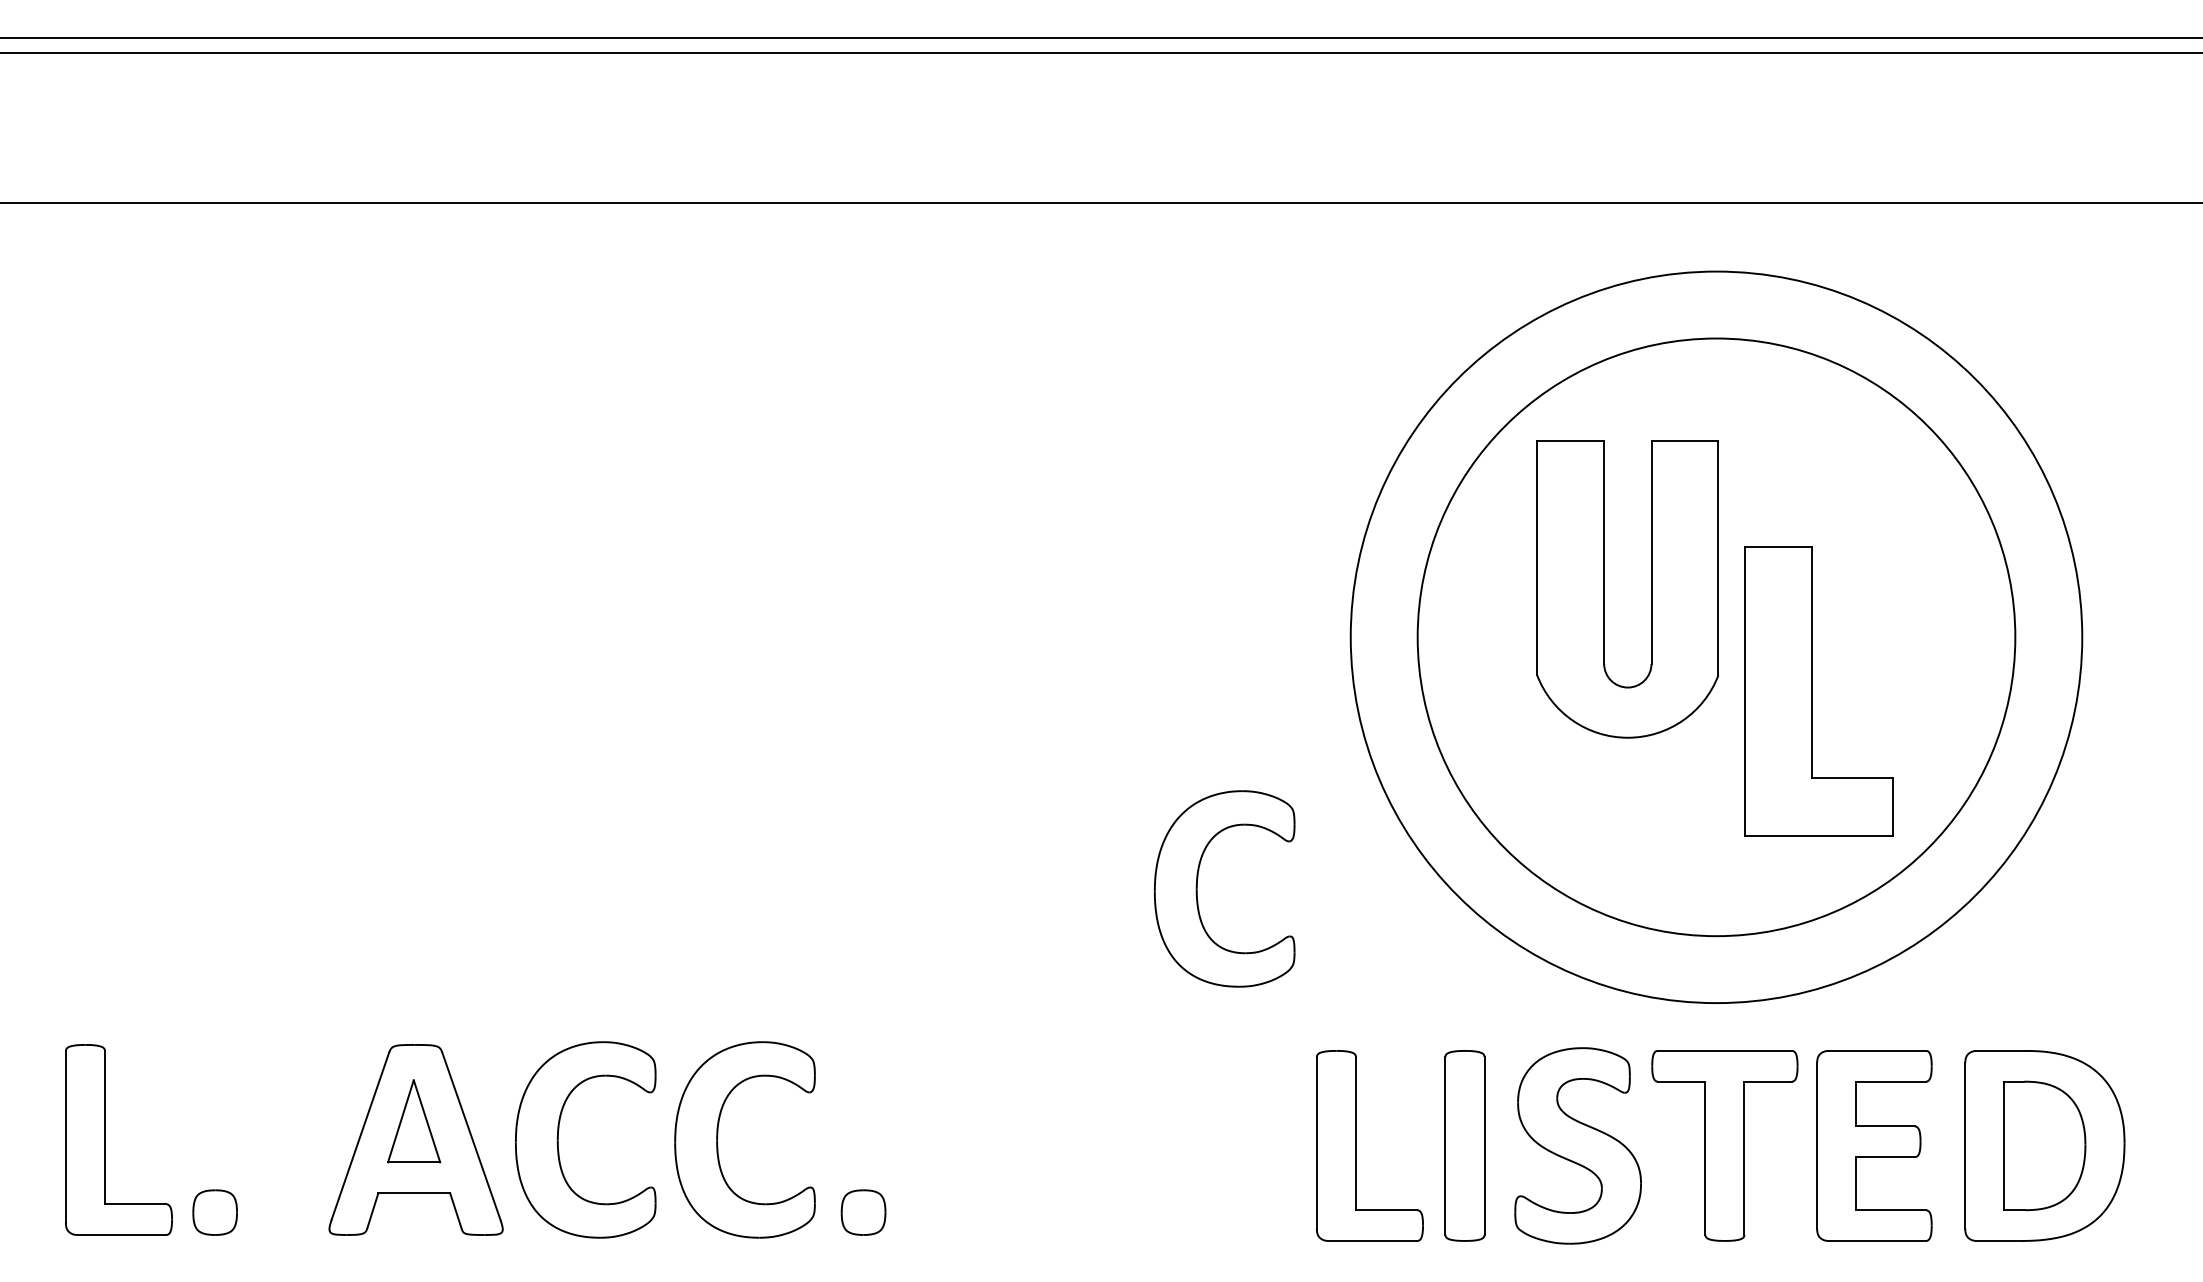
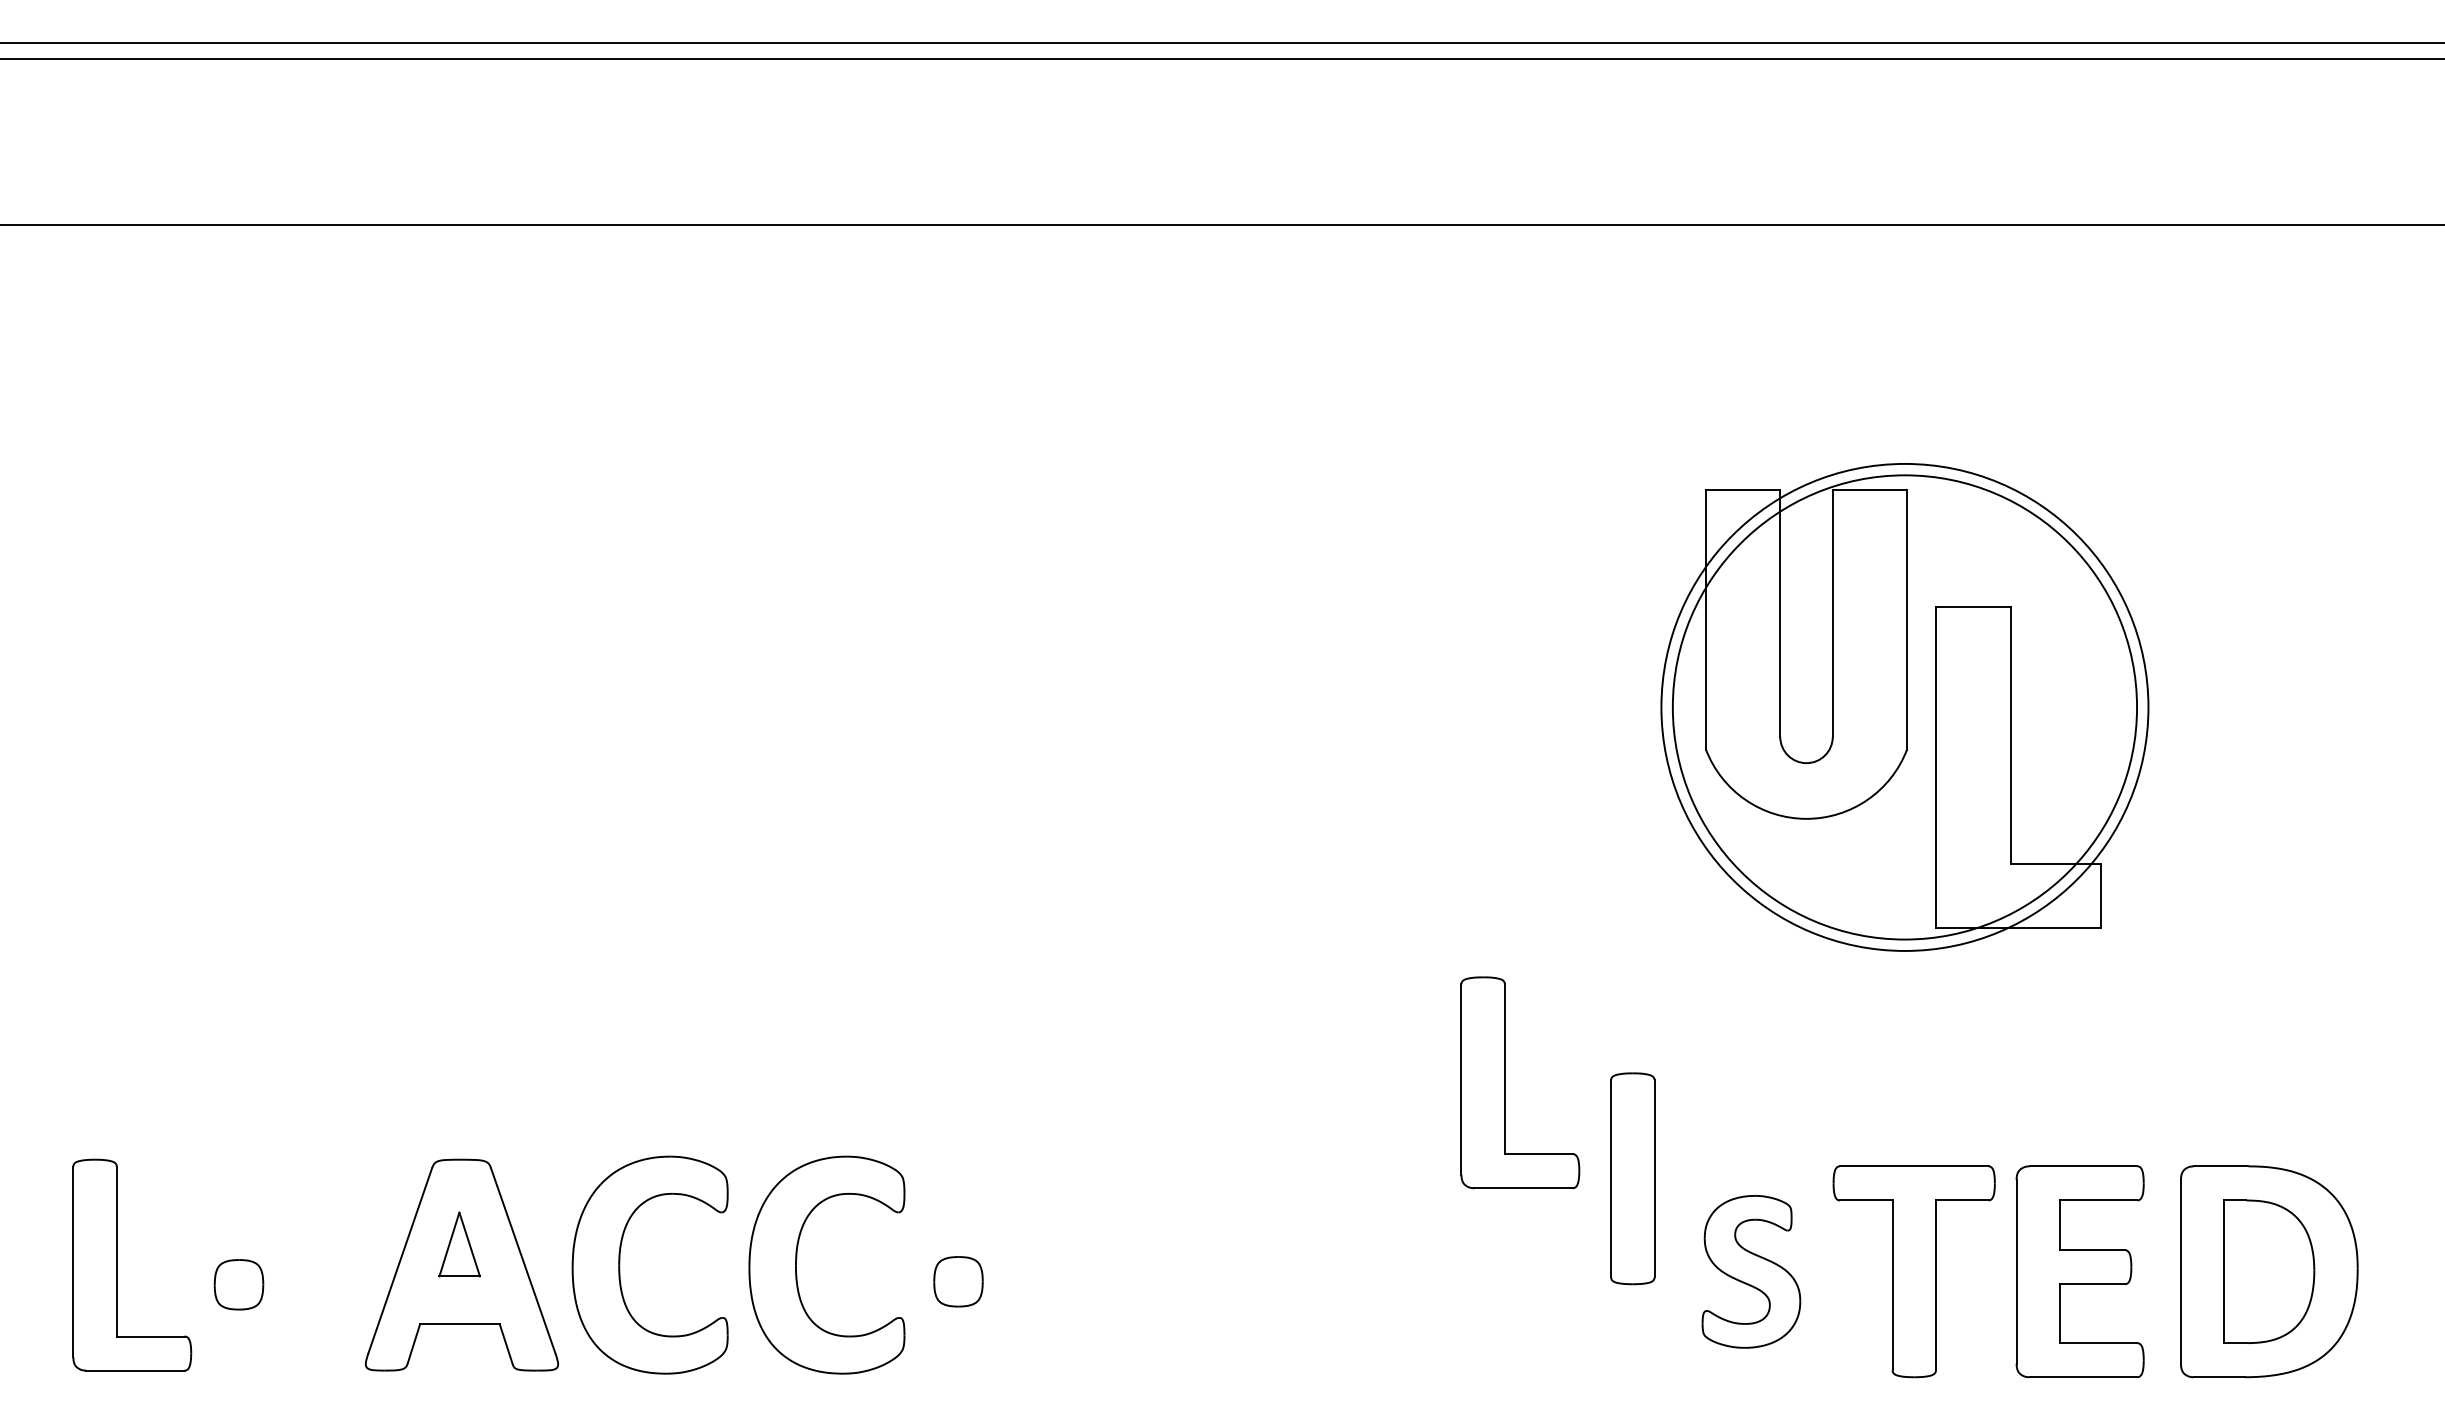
circle: (1716, 637) -> (1904, 707), size x0.6
circle: (1716, 637) -> (1904, 707), size x0.7
part: (1197, 888) -> (1329, 986), removed
part: (413, 1121) -> (459, 1244), size x0.7
part: (1356, 1145) -> (1505, 1082), moved
part: (1464, 1145) -> (1632, 1178), moved
part: (1578, 1145) -> (1751, 1271), size x0.7
part: (214, 1212) -> (238, 1284), moved
part: (863, 1212) -> (958, 1281), moved

